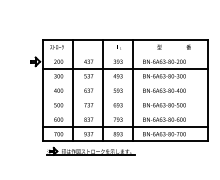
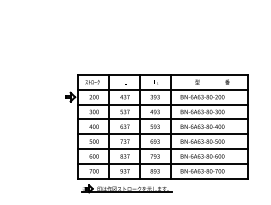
line: (125, 54) -> (162, 89), added
line: (125, 83) -> (162, 119), added
line: (125, 98) -> (162, 134), added
line: (125, 112) -> (162, 149), added

